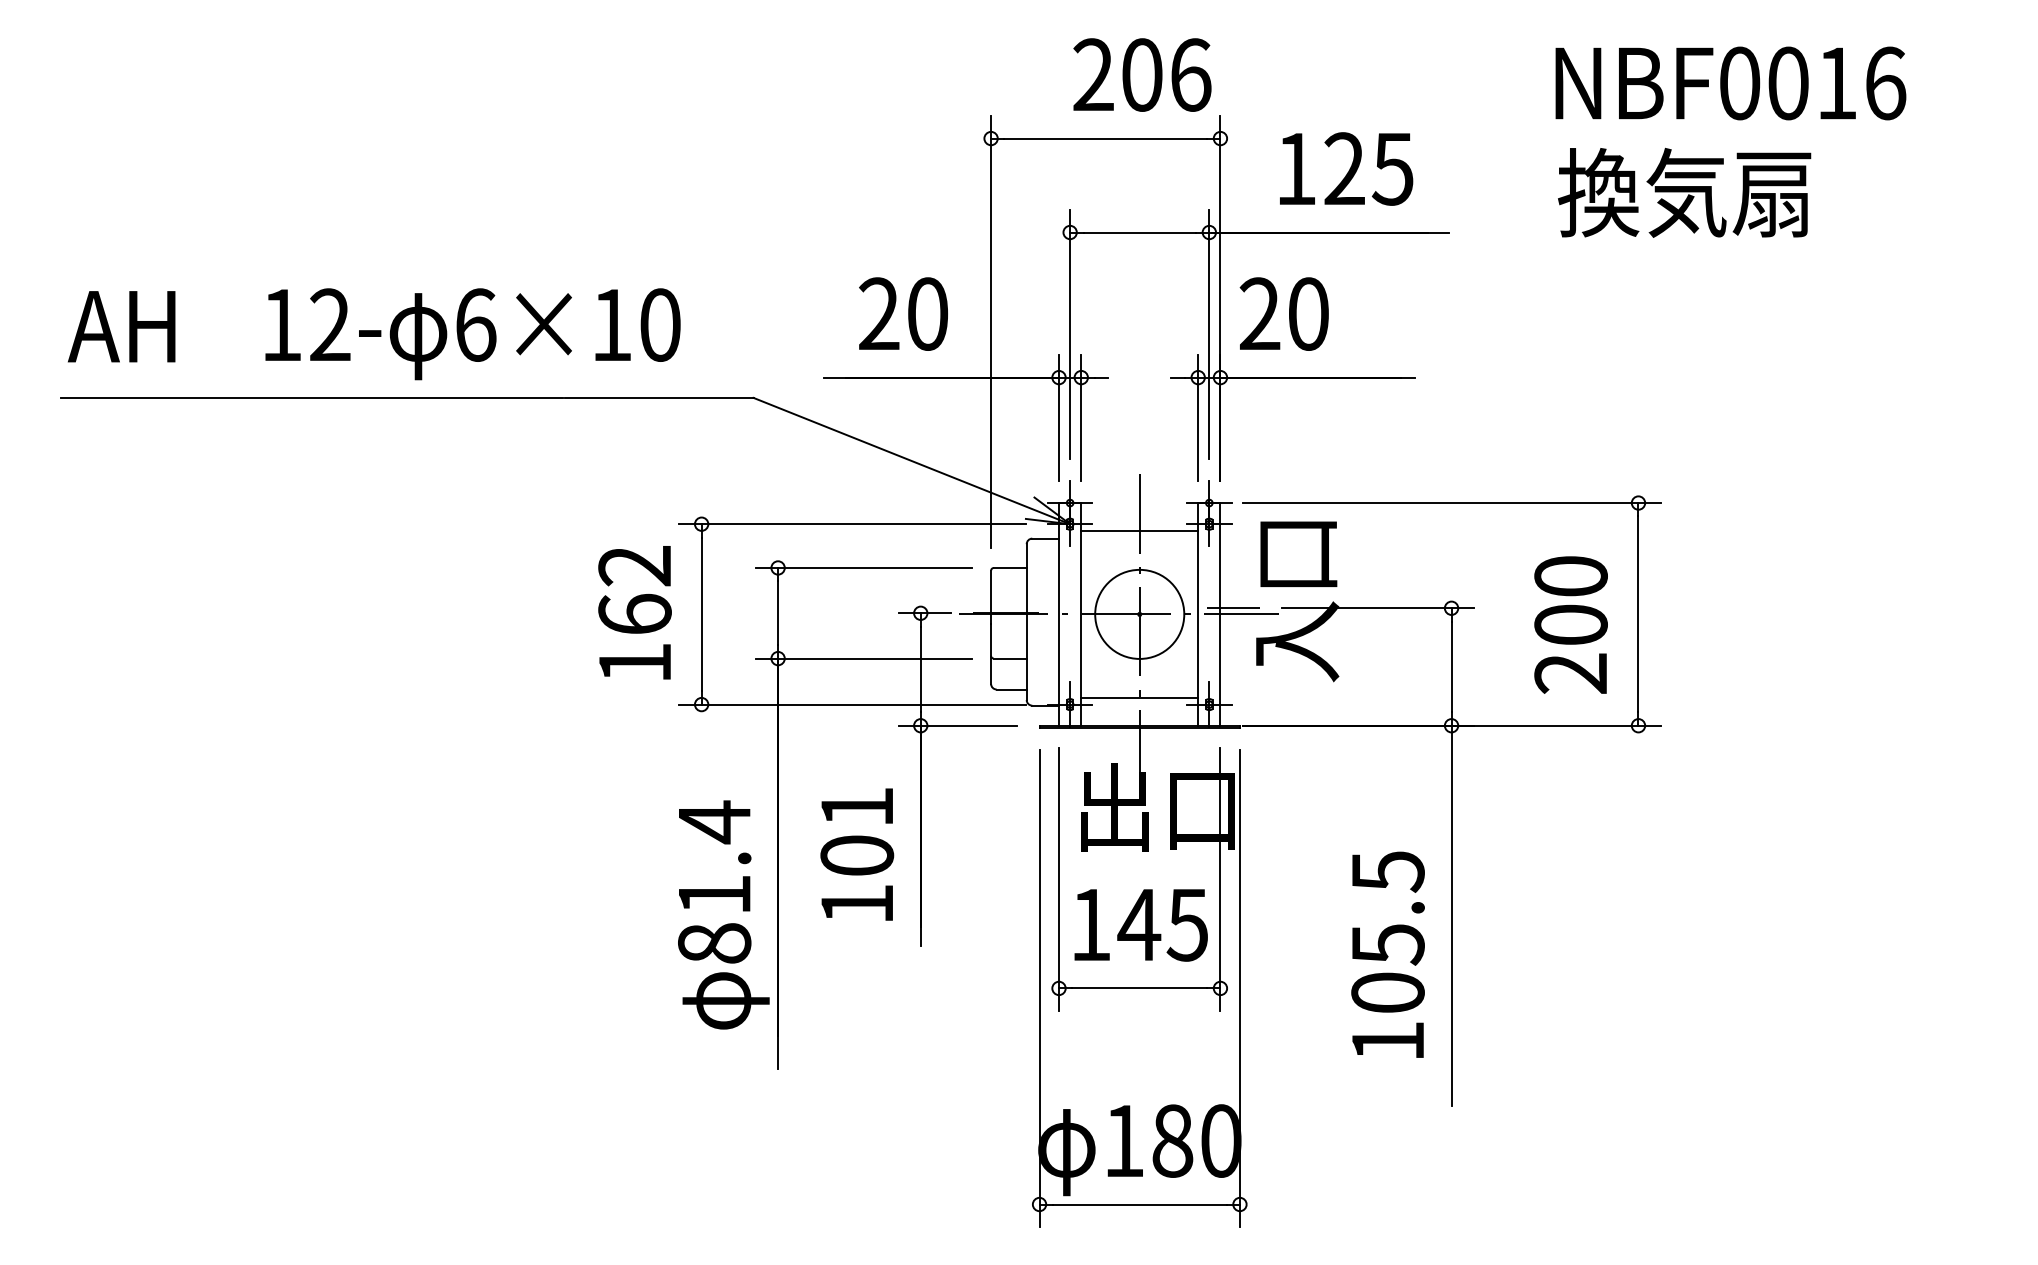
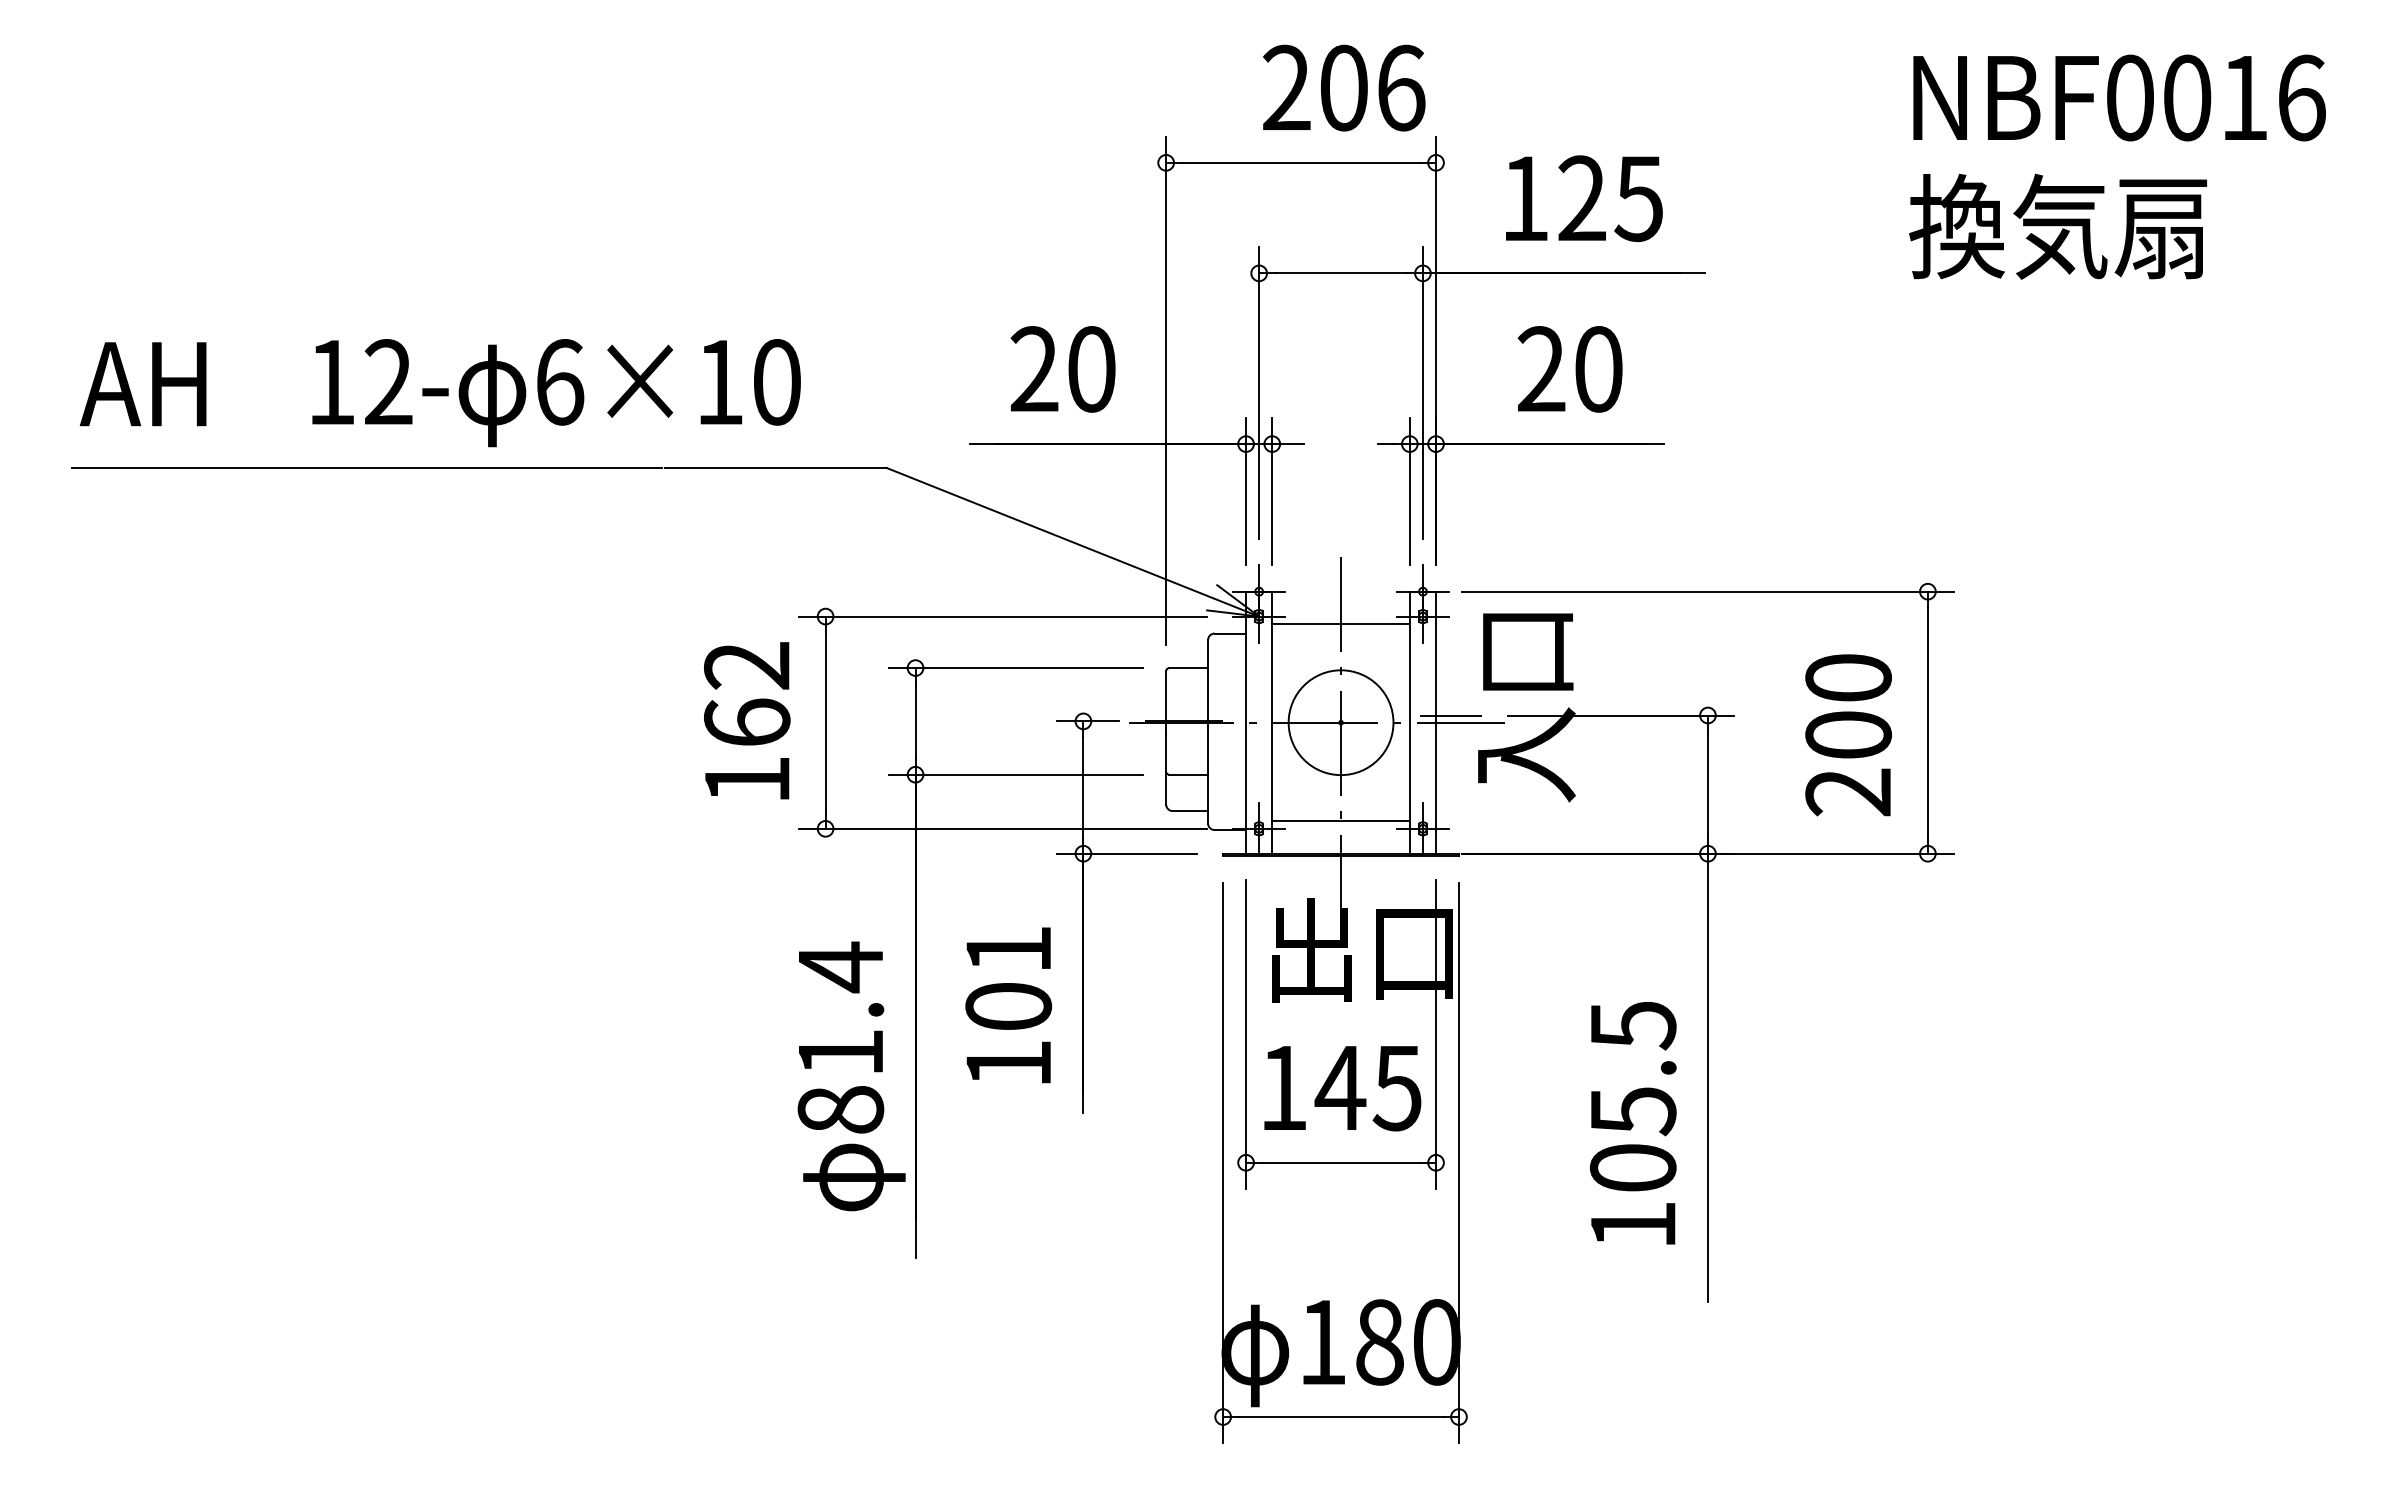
text: (1730, 83) -> (2119, 97), moved
text: (1684, 192) -> (2057, 226), moved
text: (1283, 314) -> (1569, 369), moved

